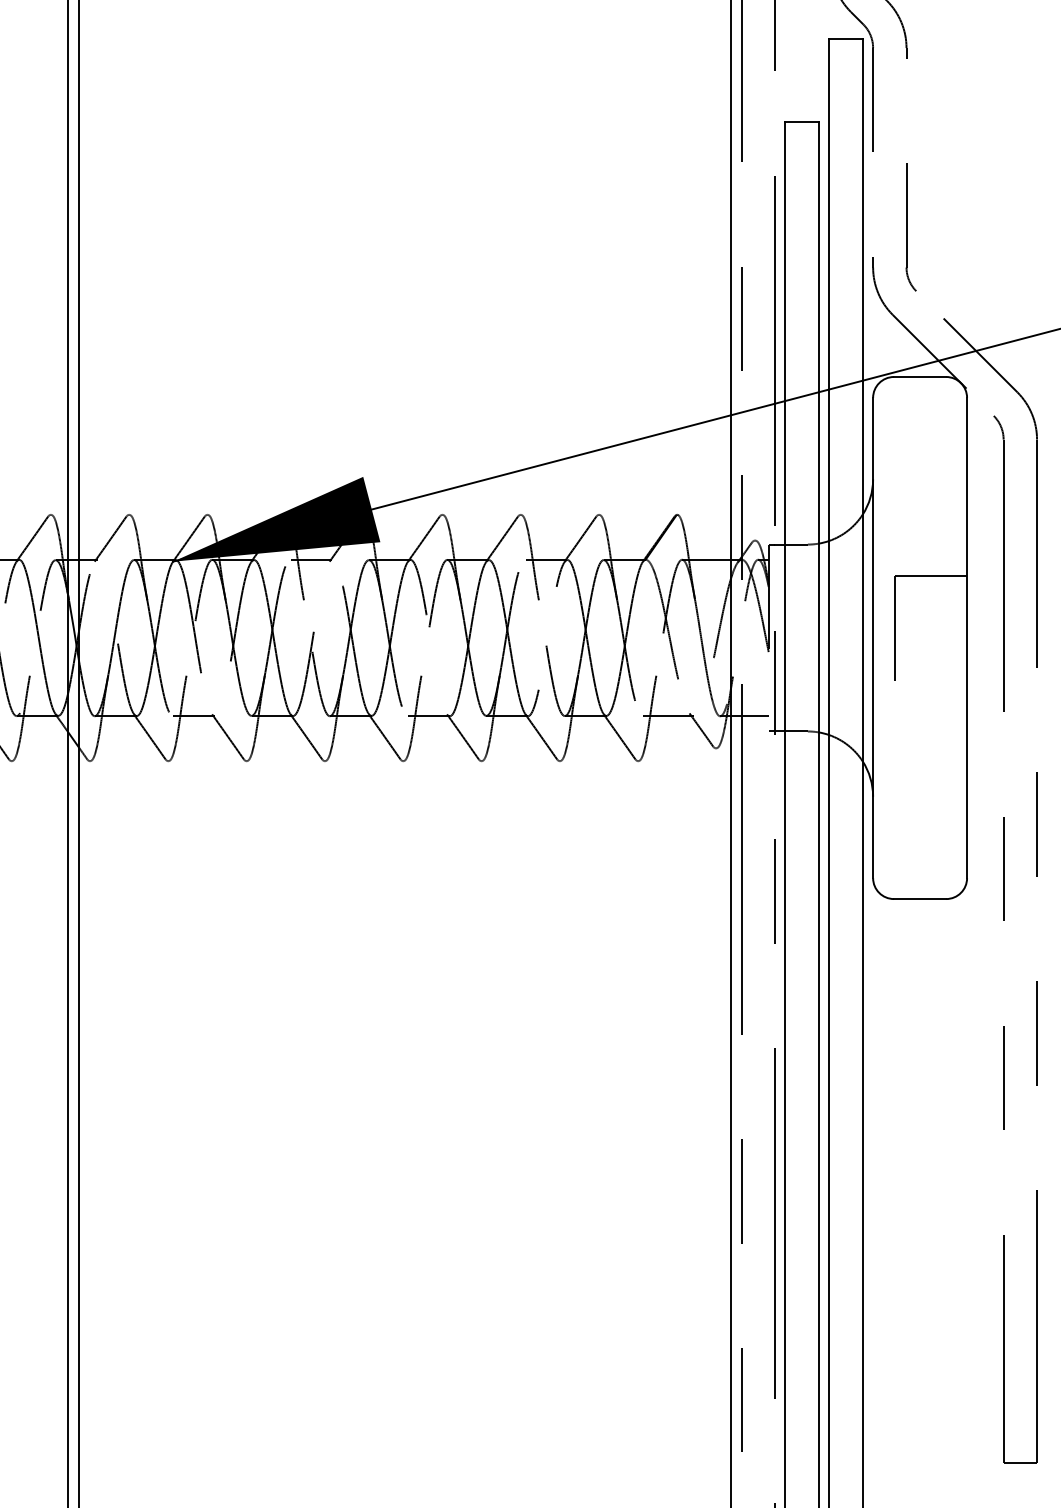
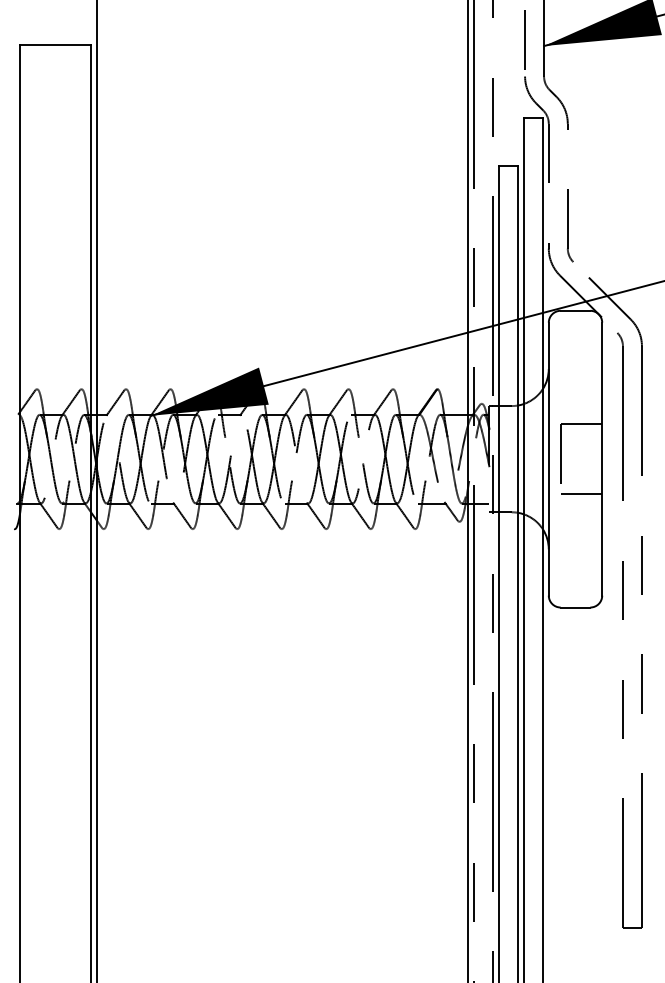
line: (930, 700) -> (581, 494), added

